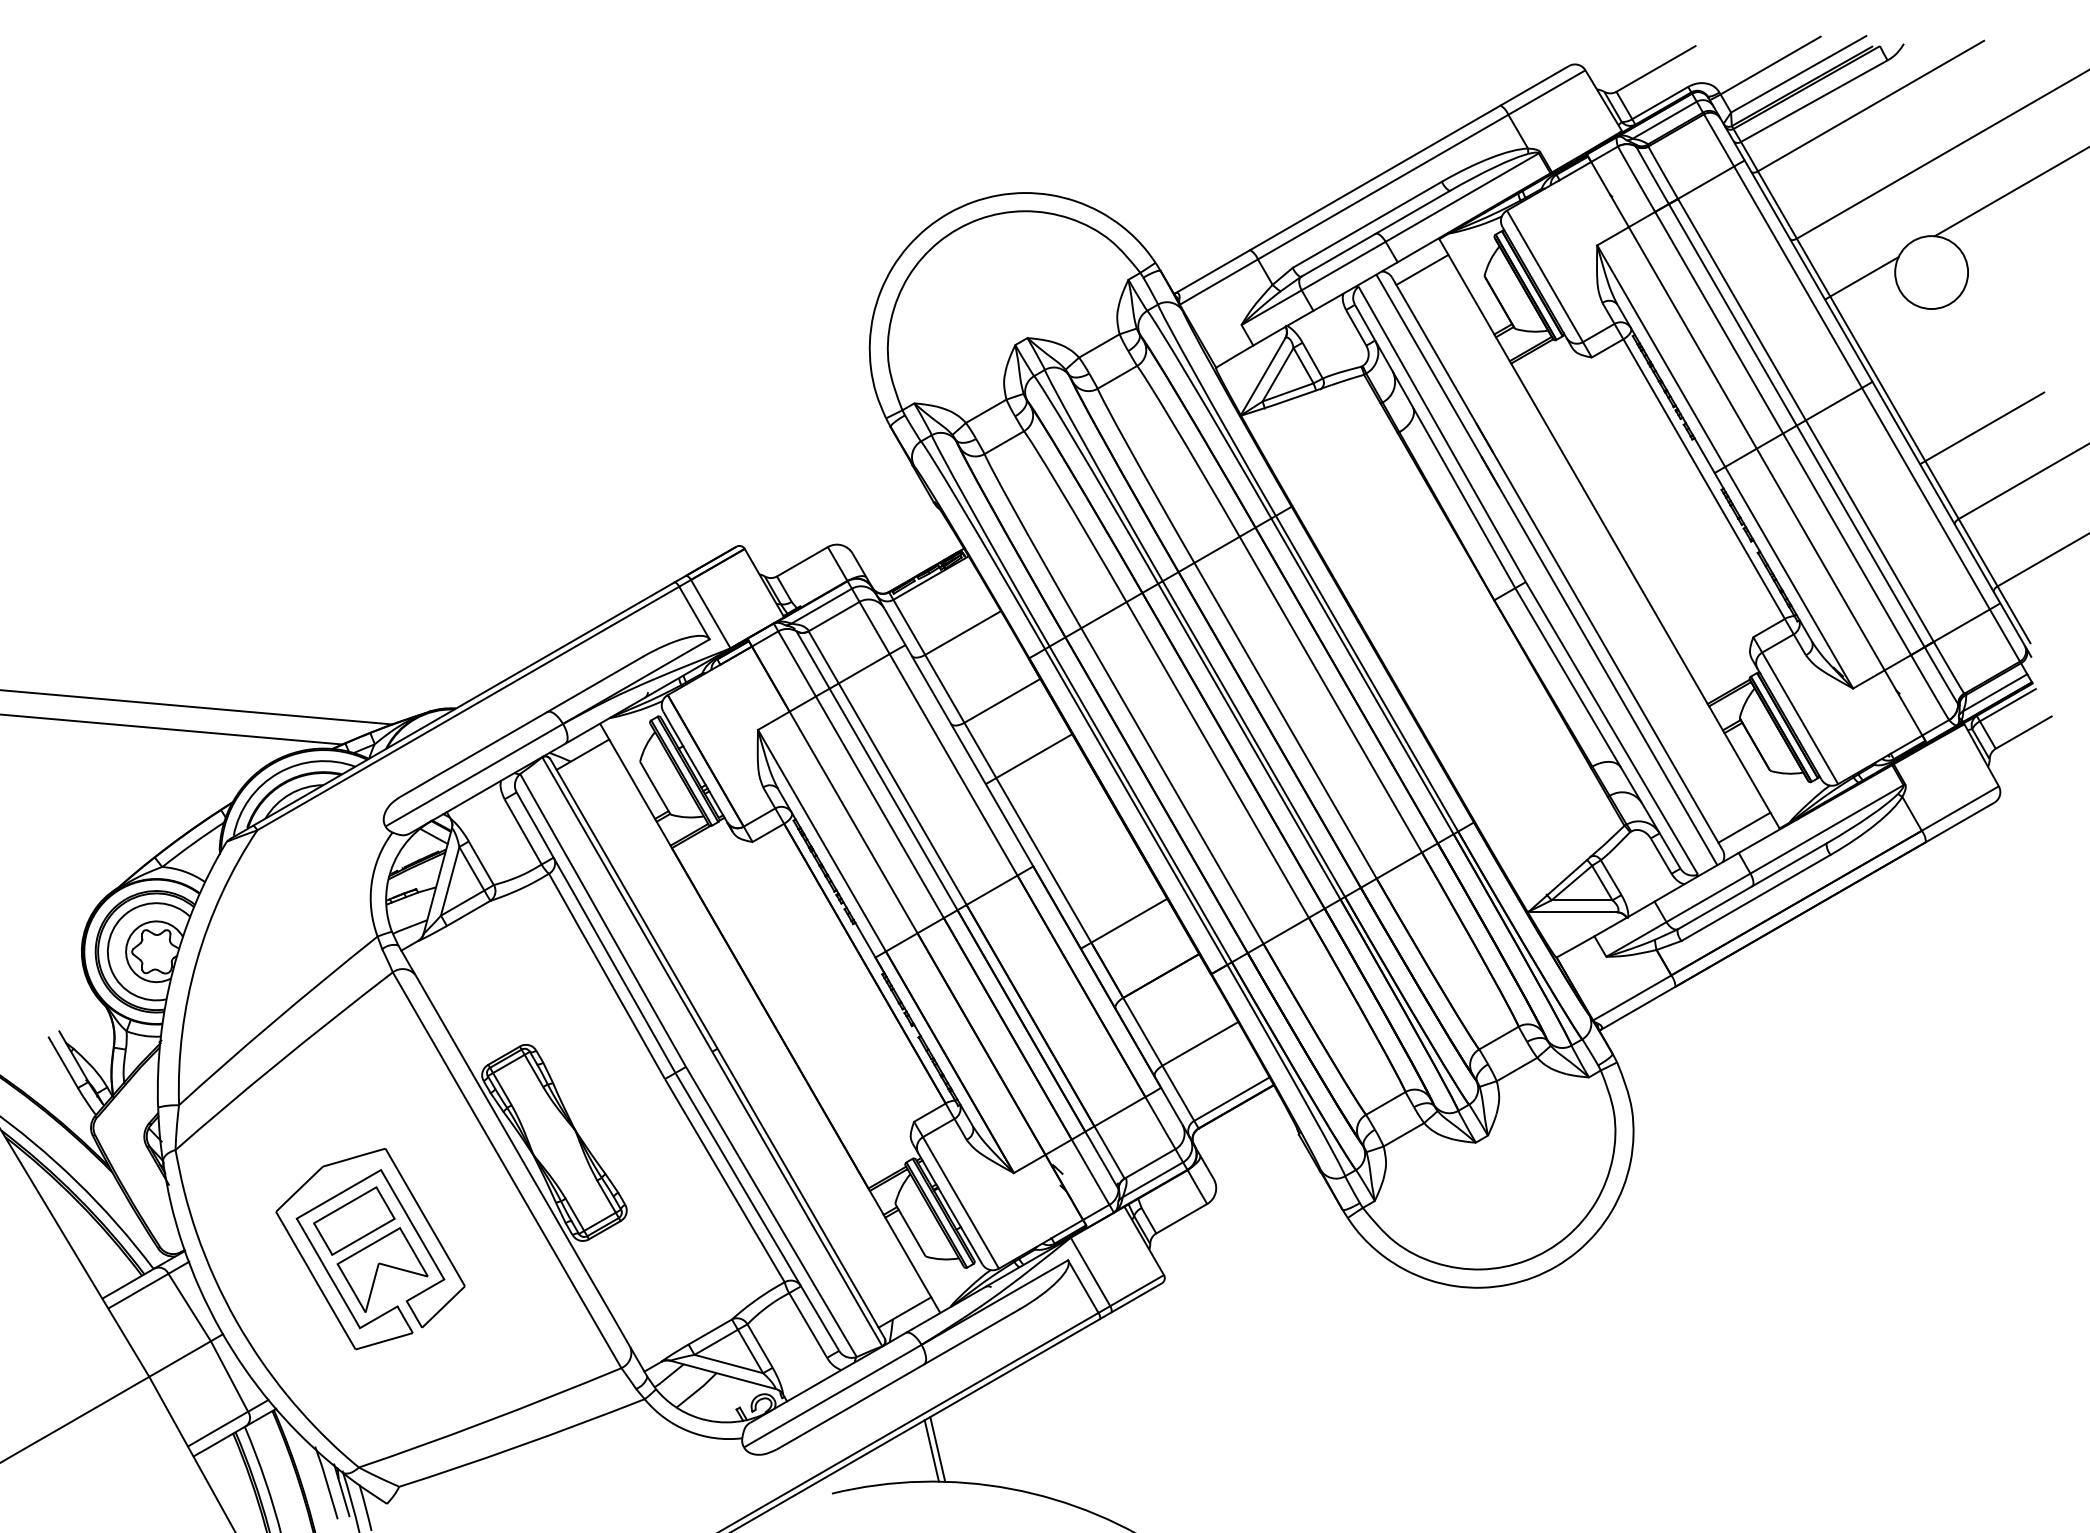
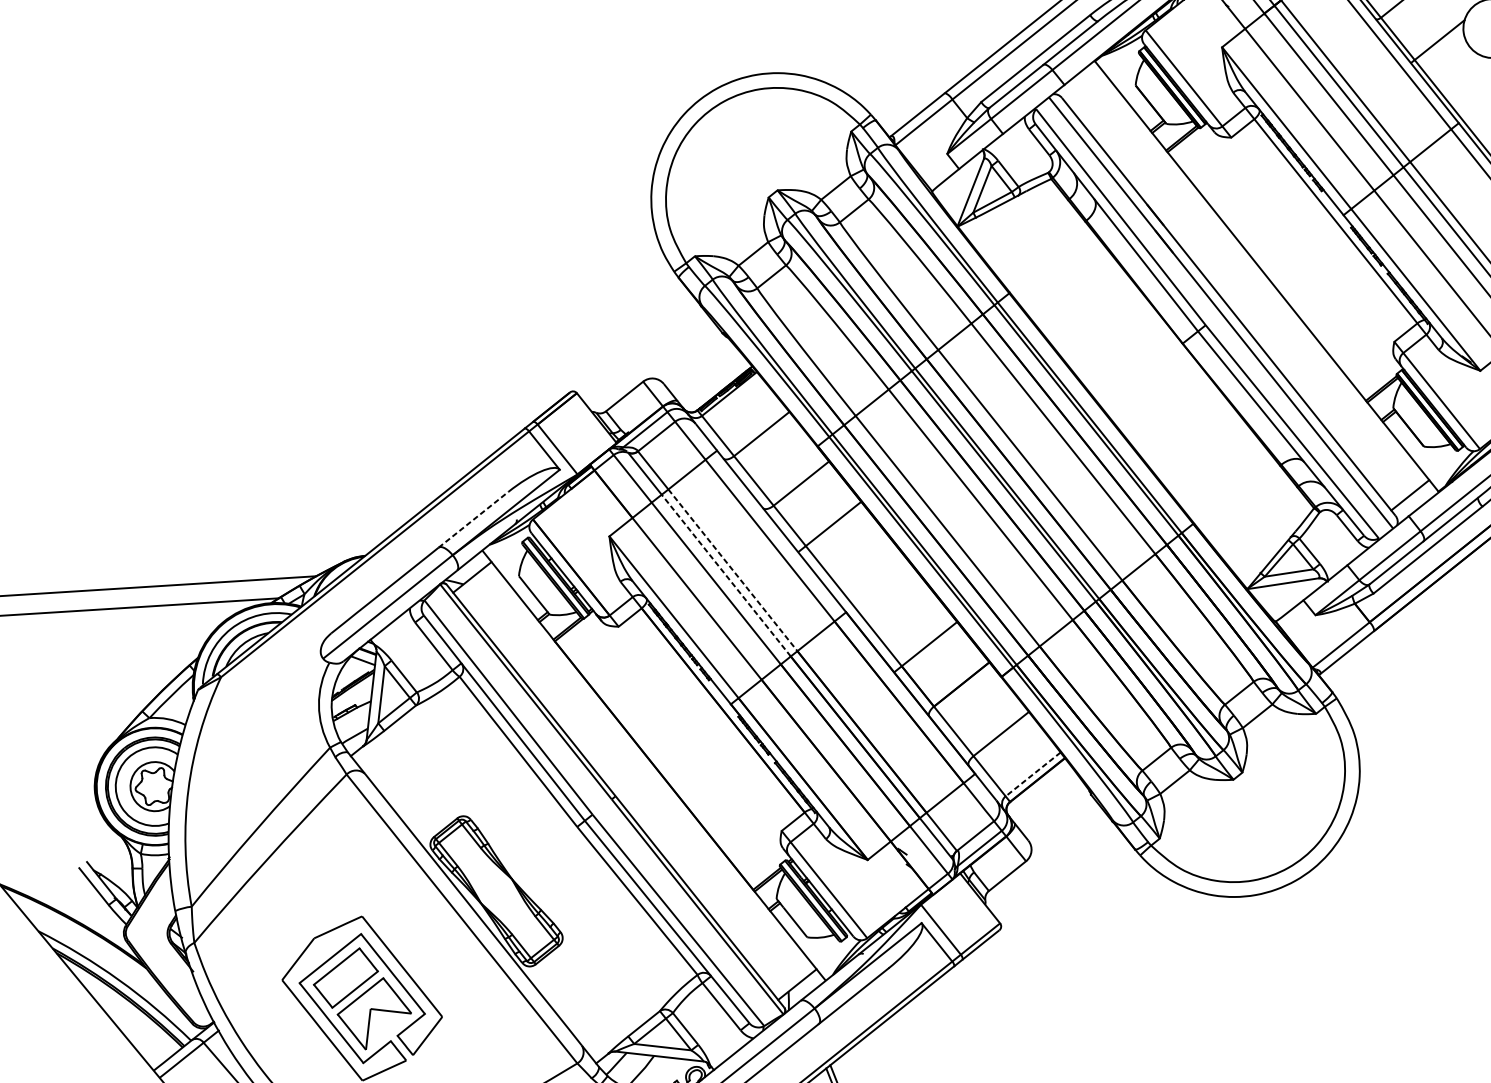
line: (1422, 269) -> (1085, 87), removed
line: (595, 684) -> (473, 519), solid -> dashed
line: (902, 794) -> (732, 570), solid -> dashed
line: (893, 799) -> (726, 575), solid -> dashed
line: (1231, 1099) -> (1032, 774), solid -> dashed

